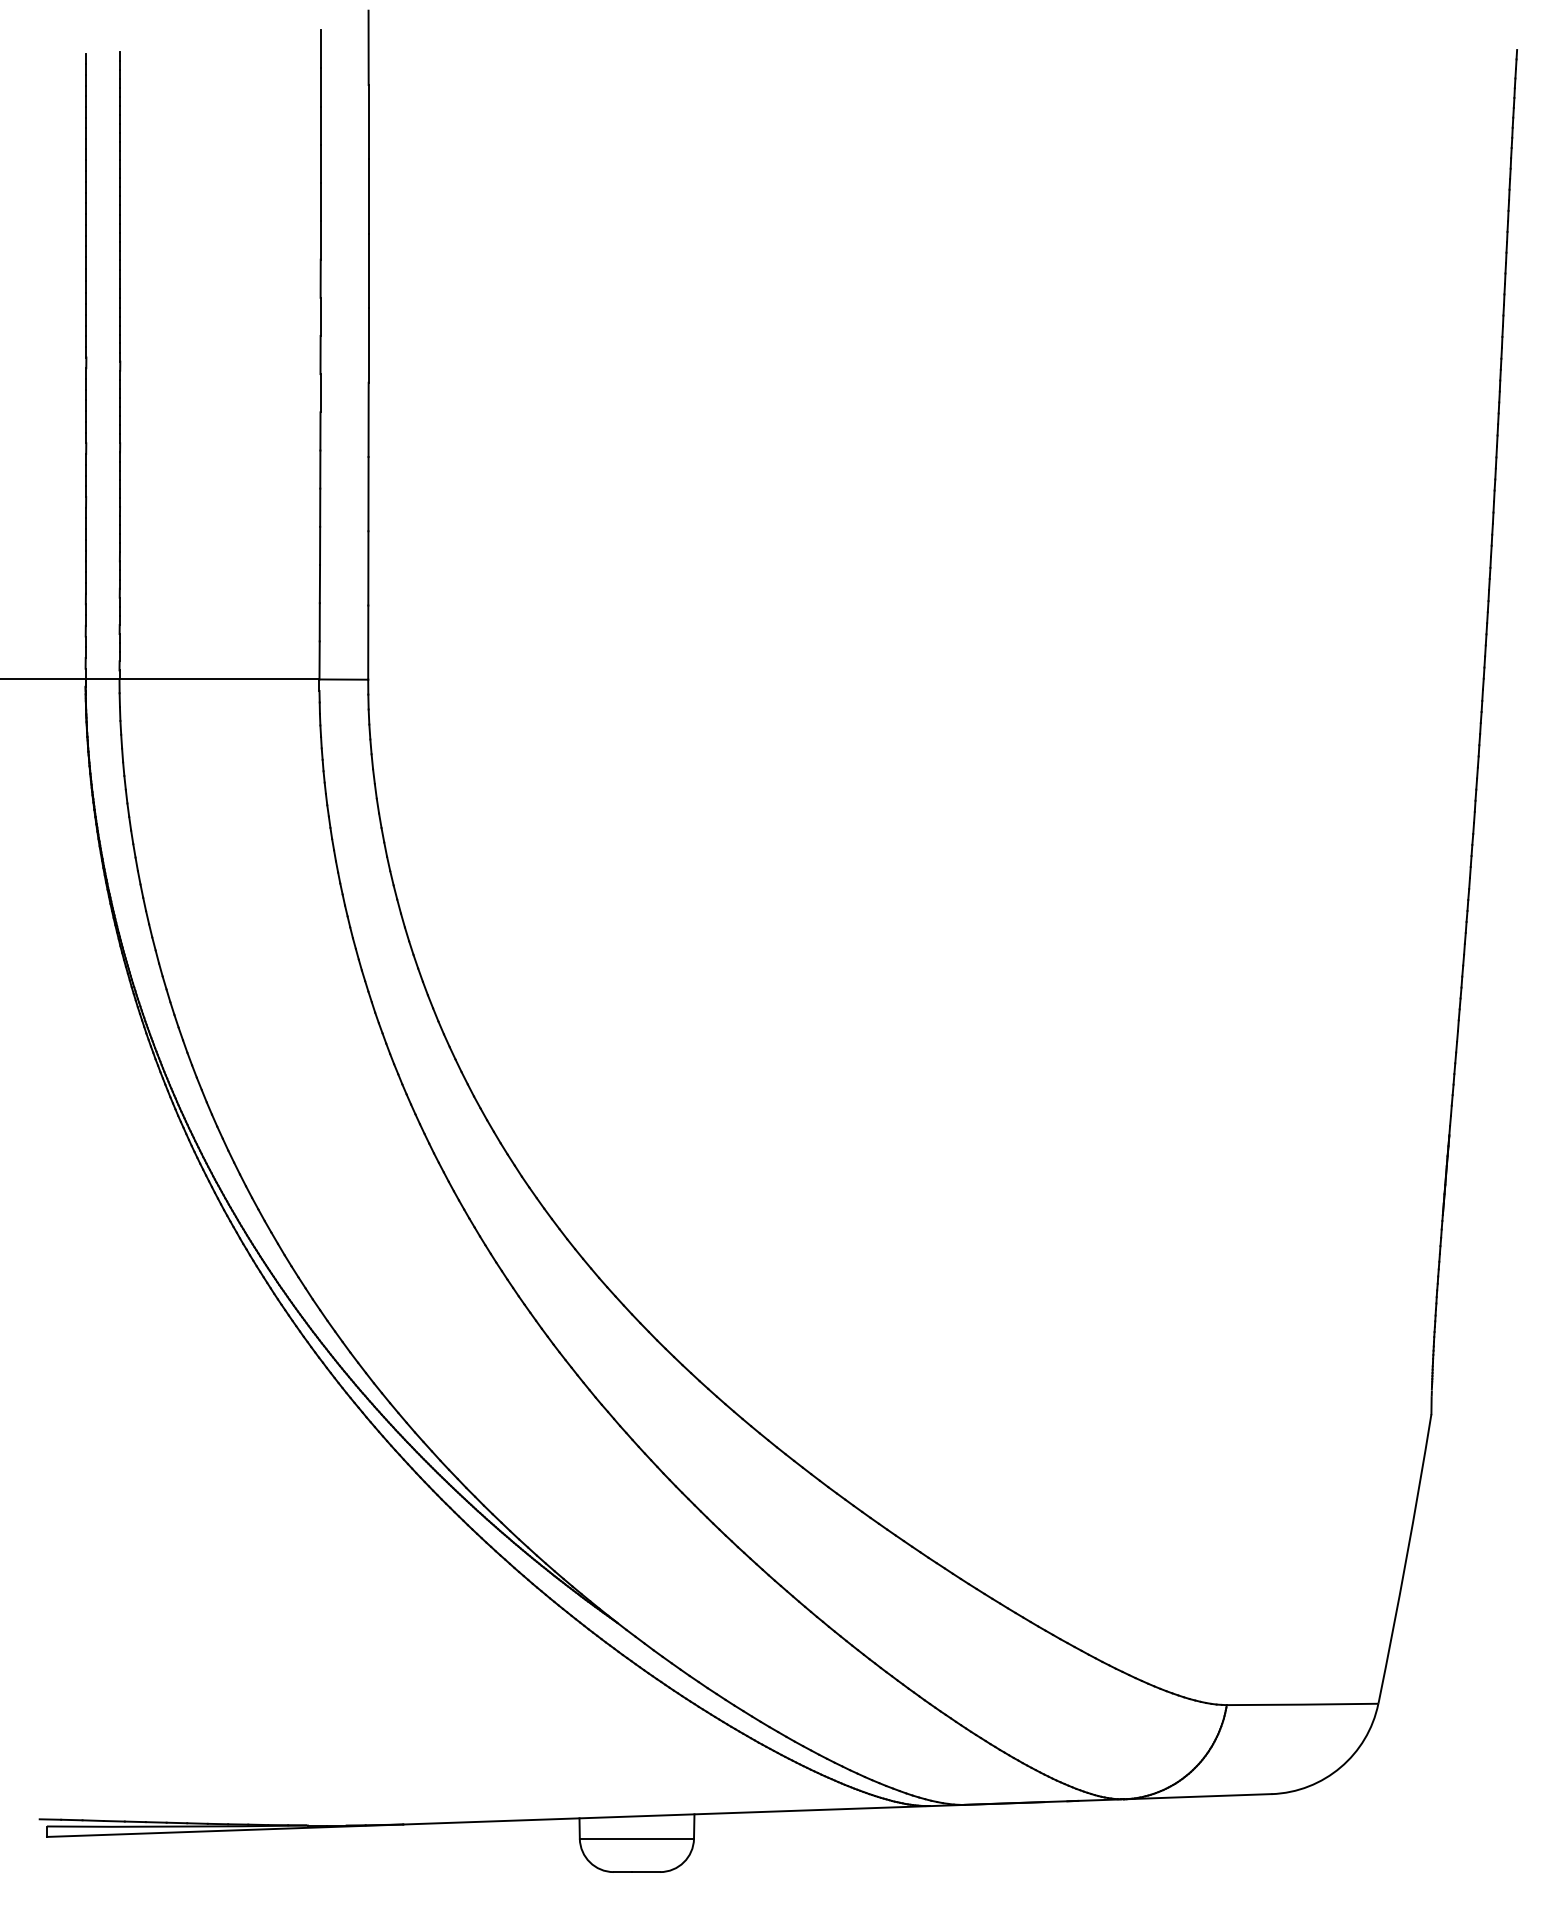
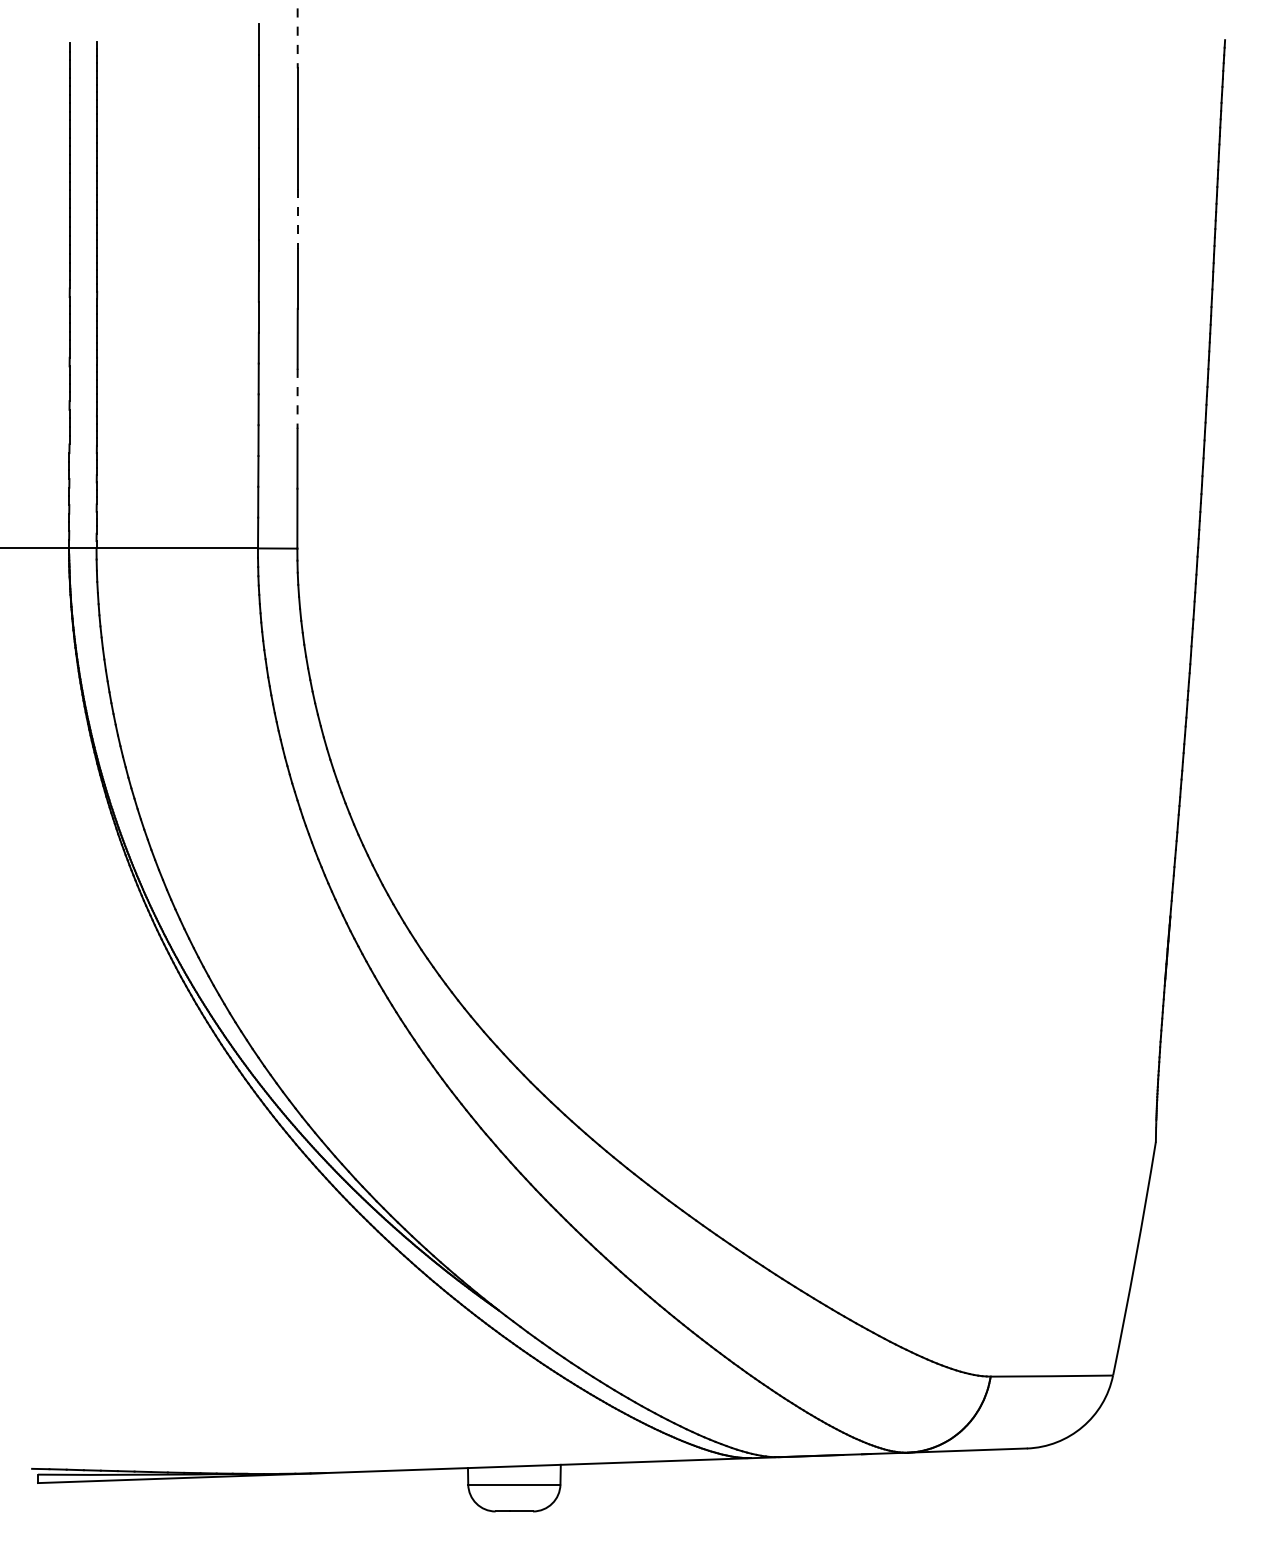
line: (368, 48) -> (297, 38), solid -> dashed
line: (368, 271) -> (297, 218), solid -> dashed
line: (368, 494) -> (297, 399), solid -> dashed

